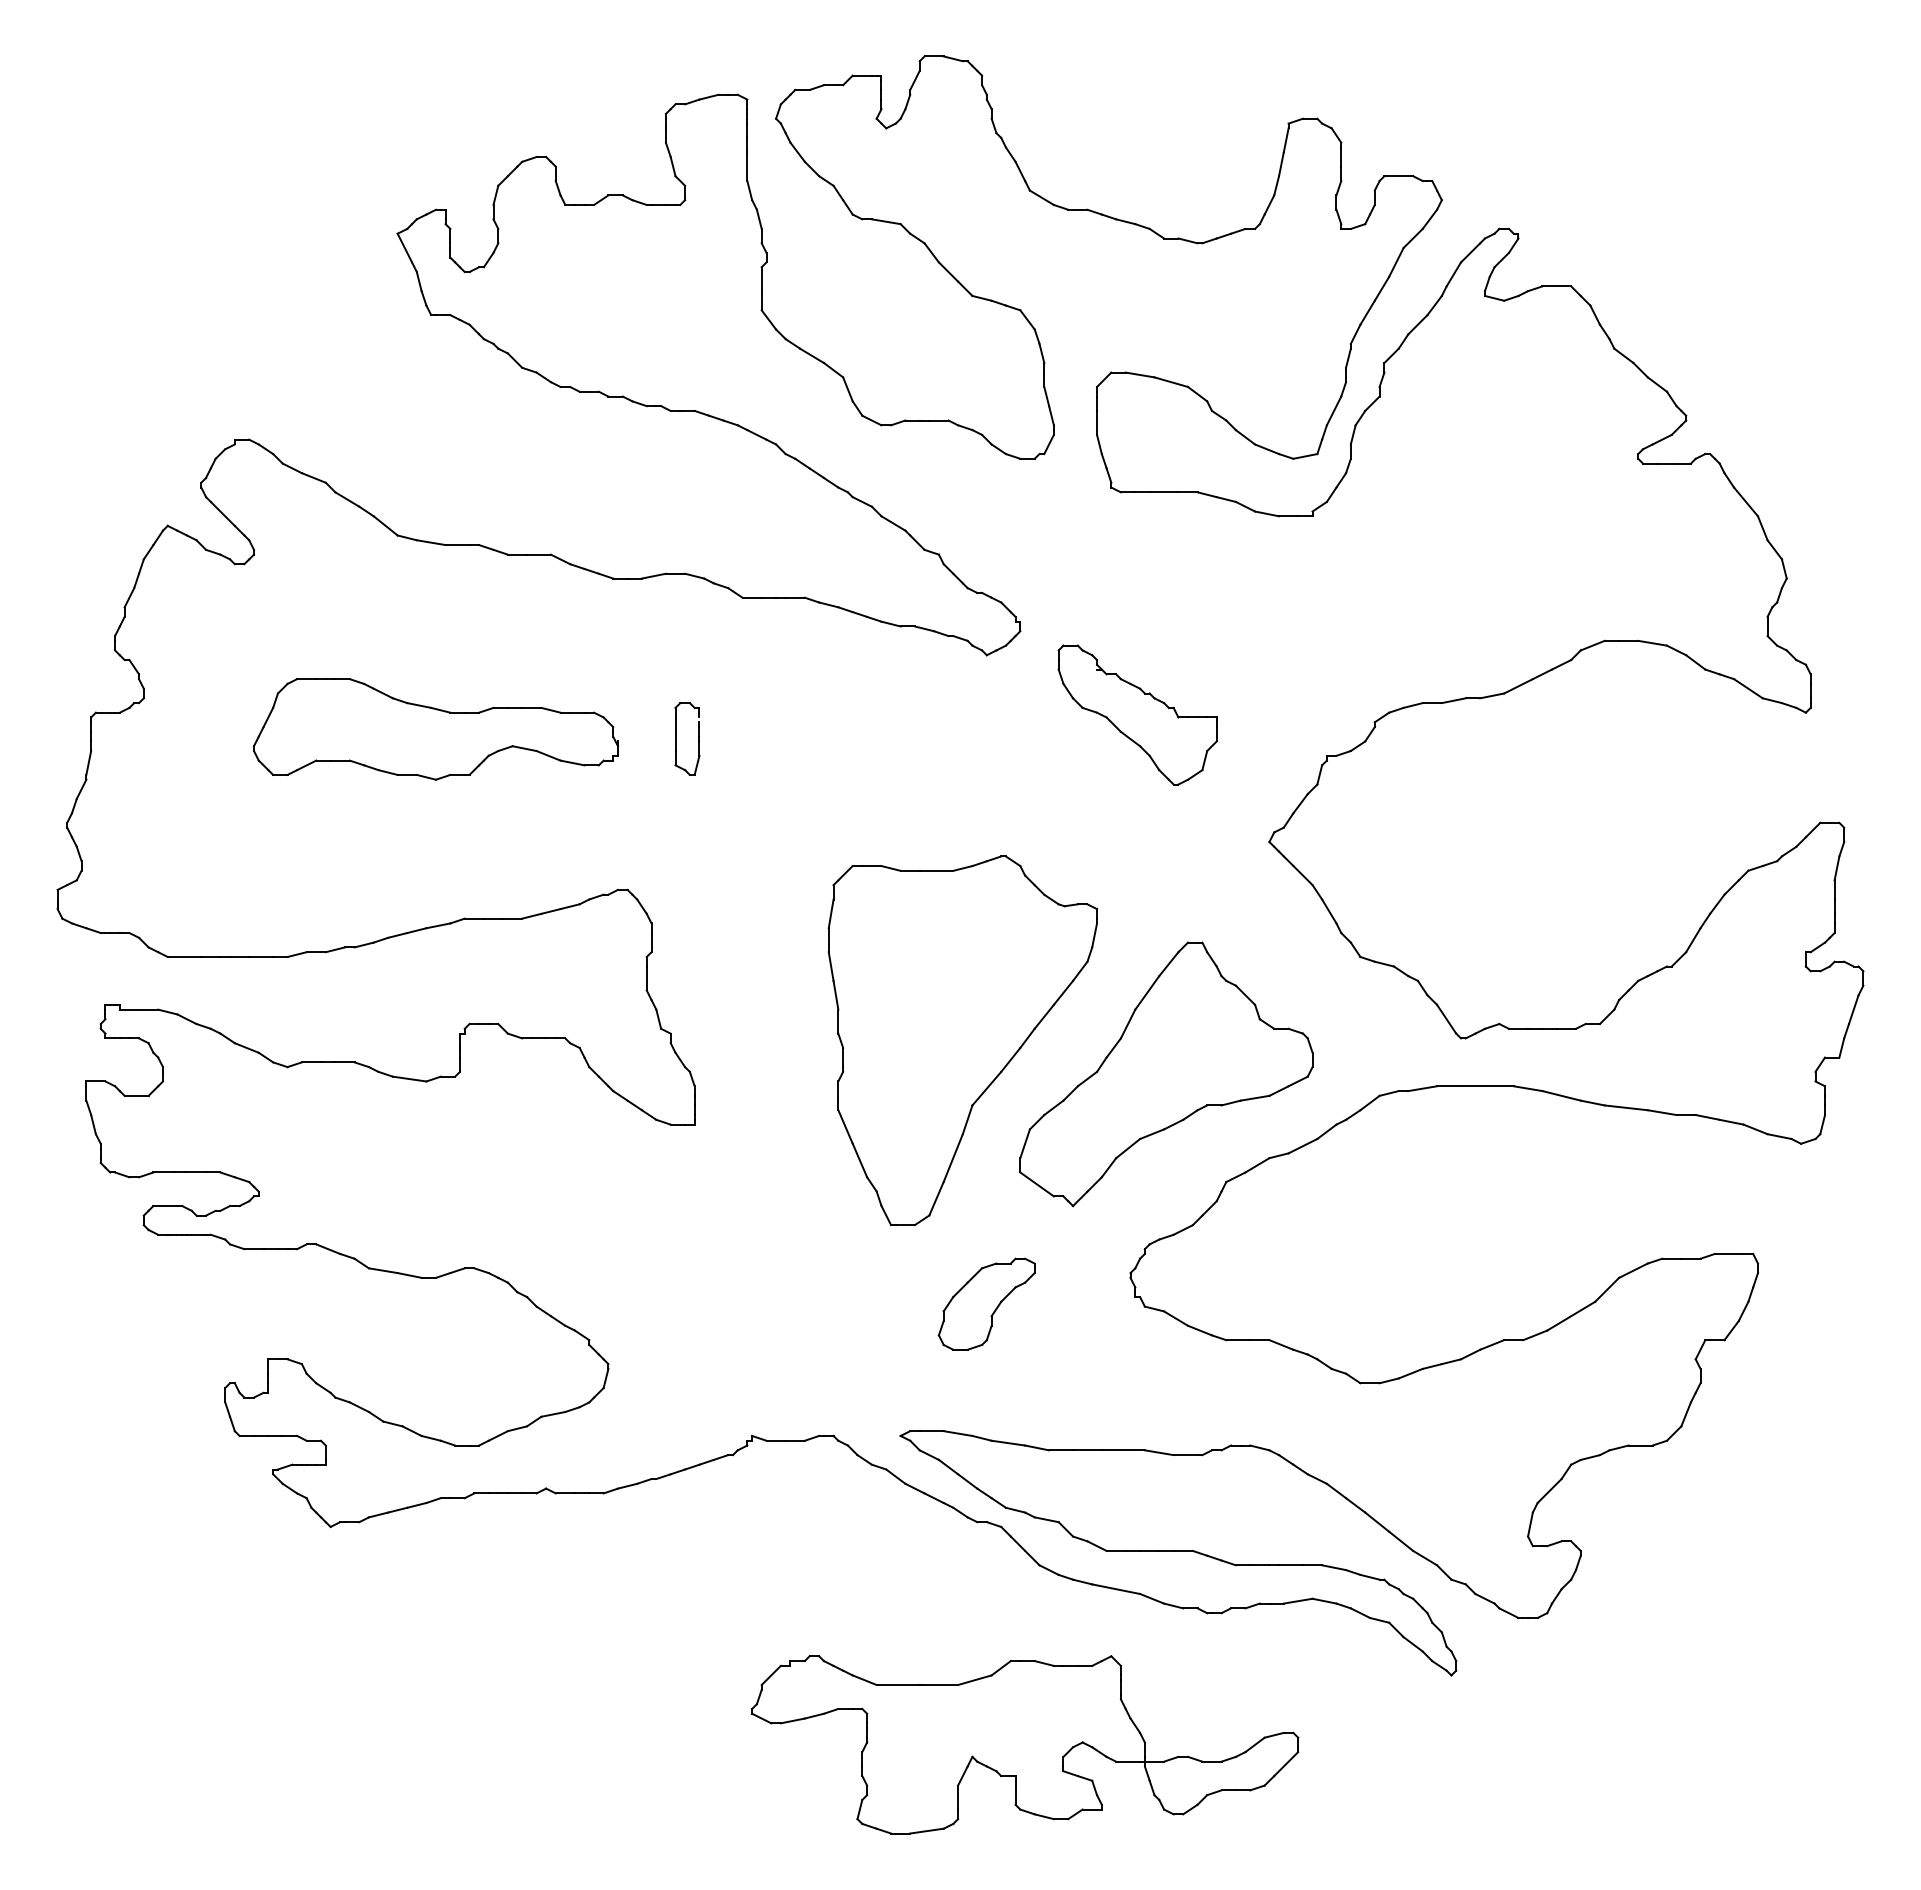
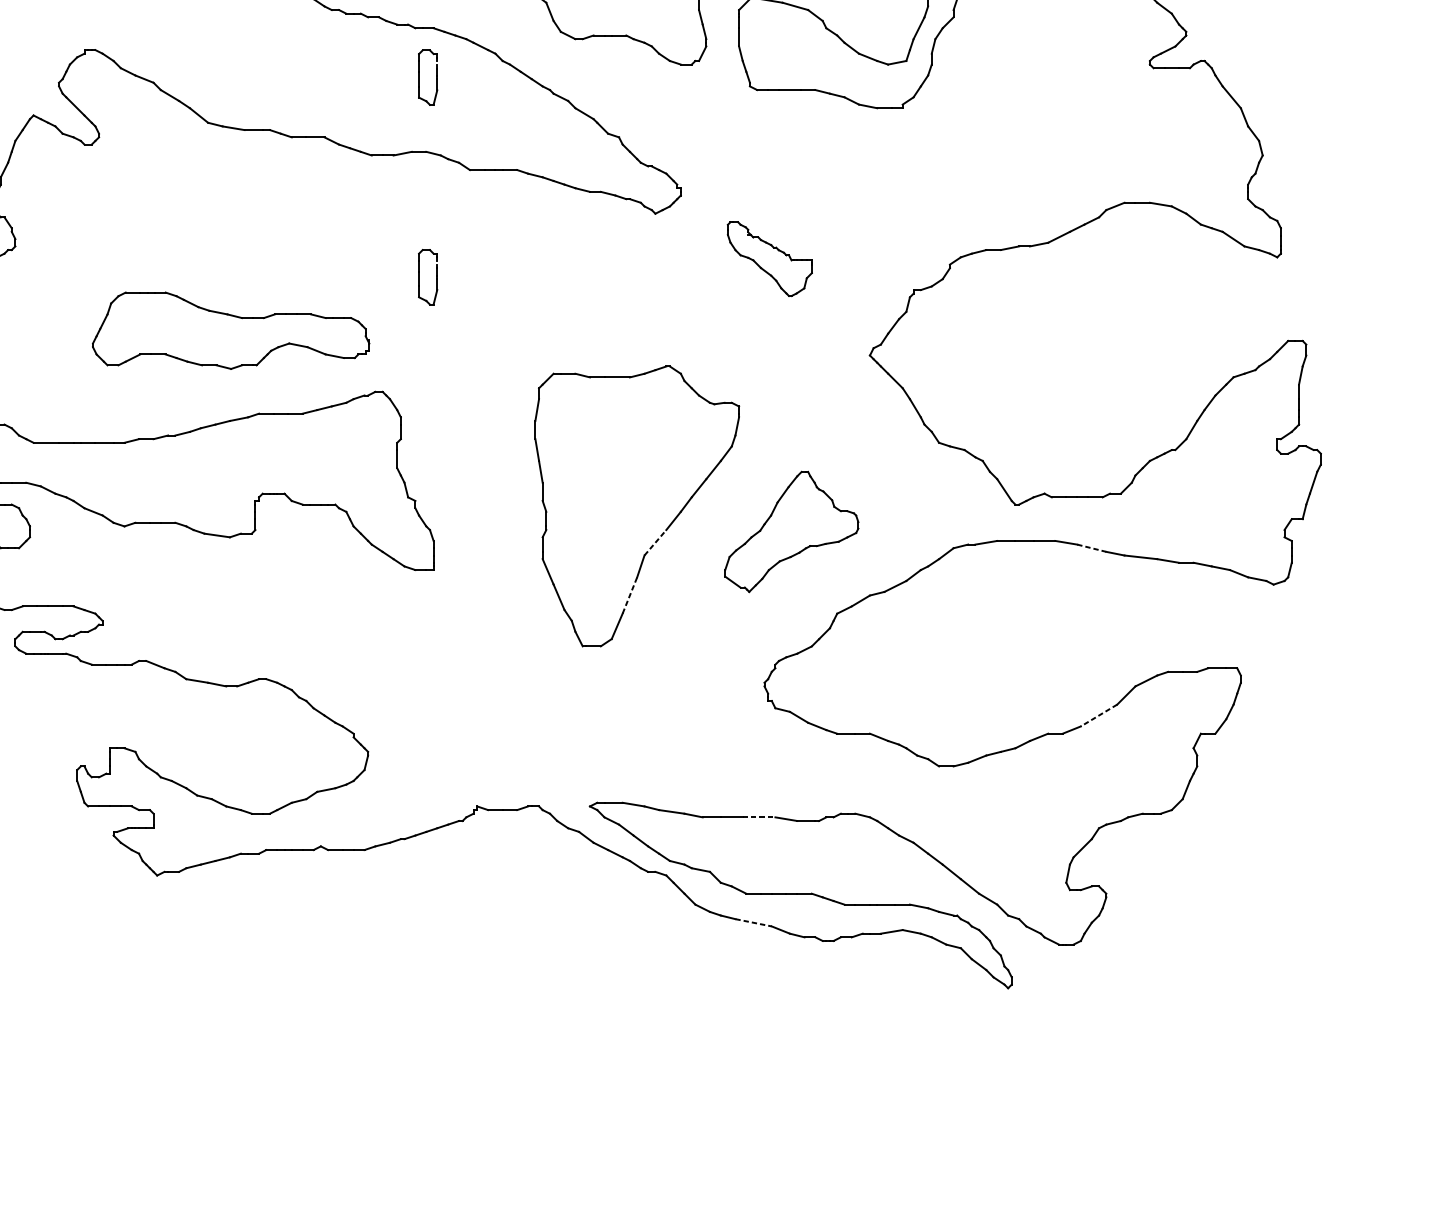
part: (676, 475) -> (419, 77), added
part: (1137, 714) -> (769, 258), size x0.7
part: (435, 729) -> (230, 330), moved
part: (1166, 1074) -> (791, 532), size x0.6
line: (987, 1088) -> (655, 542), solid -> dashed
line: (1561, 1095) -> (1091, 547), solid -> dashed
line: (953, 1158) -> (630, 595), solid -> dashed
part: (986, 1303) -> (655, 705), removed
line: (1571, 1316) -> (1099, 715), solid -> dashed
line: (1123, 1450) -> (759, 817), solid -> dashed
line: (1116, 1589) -> (753, 923), solid -> dashed
part: (1025, 1744) -> (684, 1040), removed

